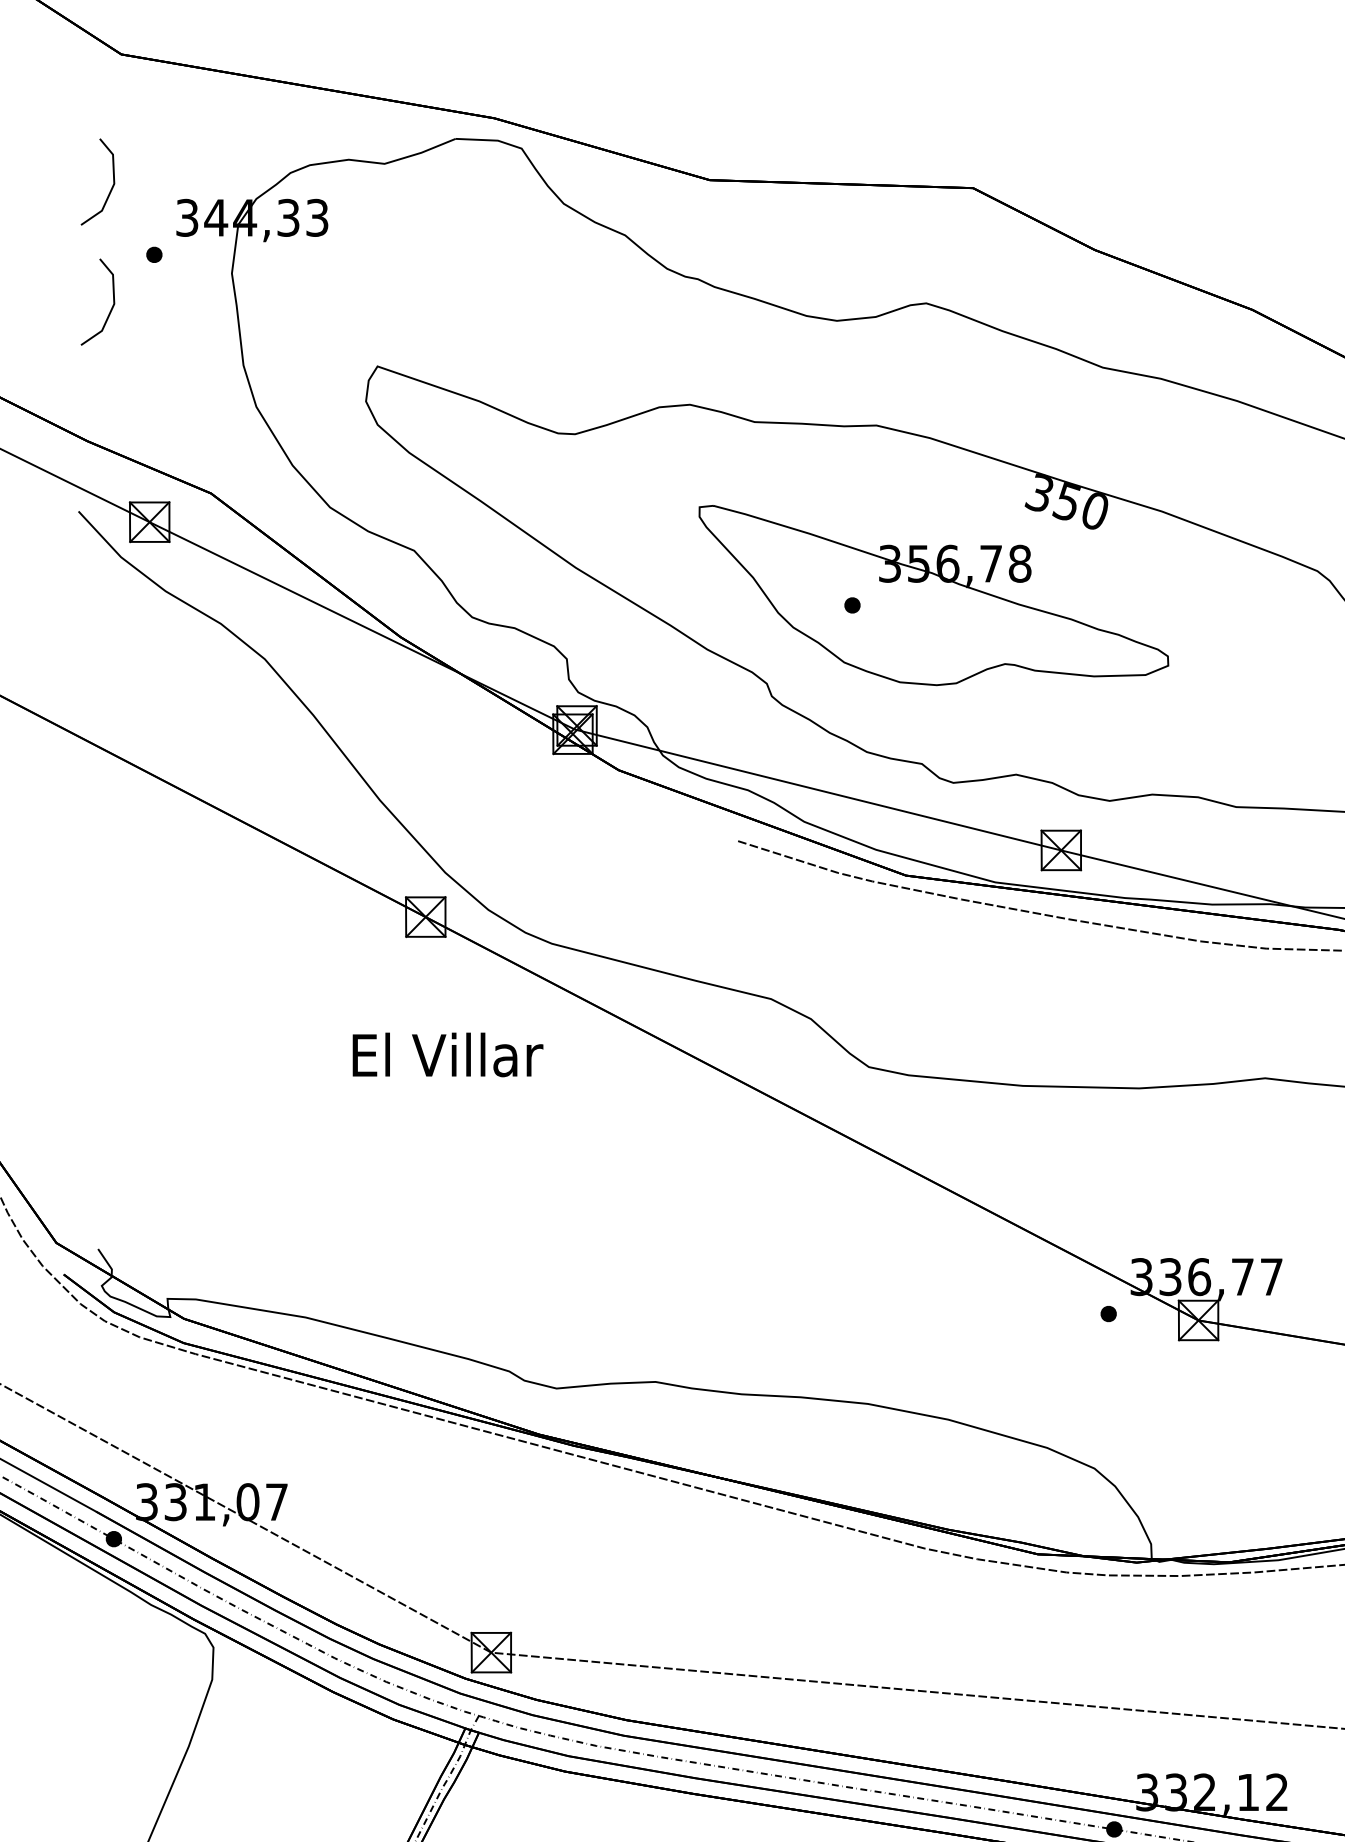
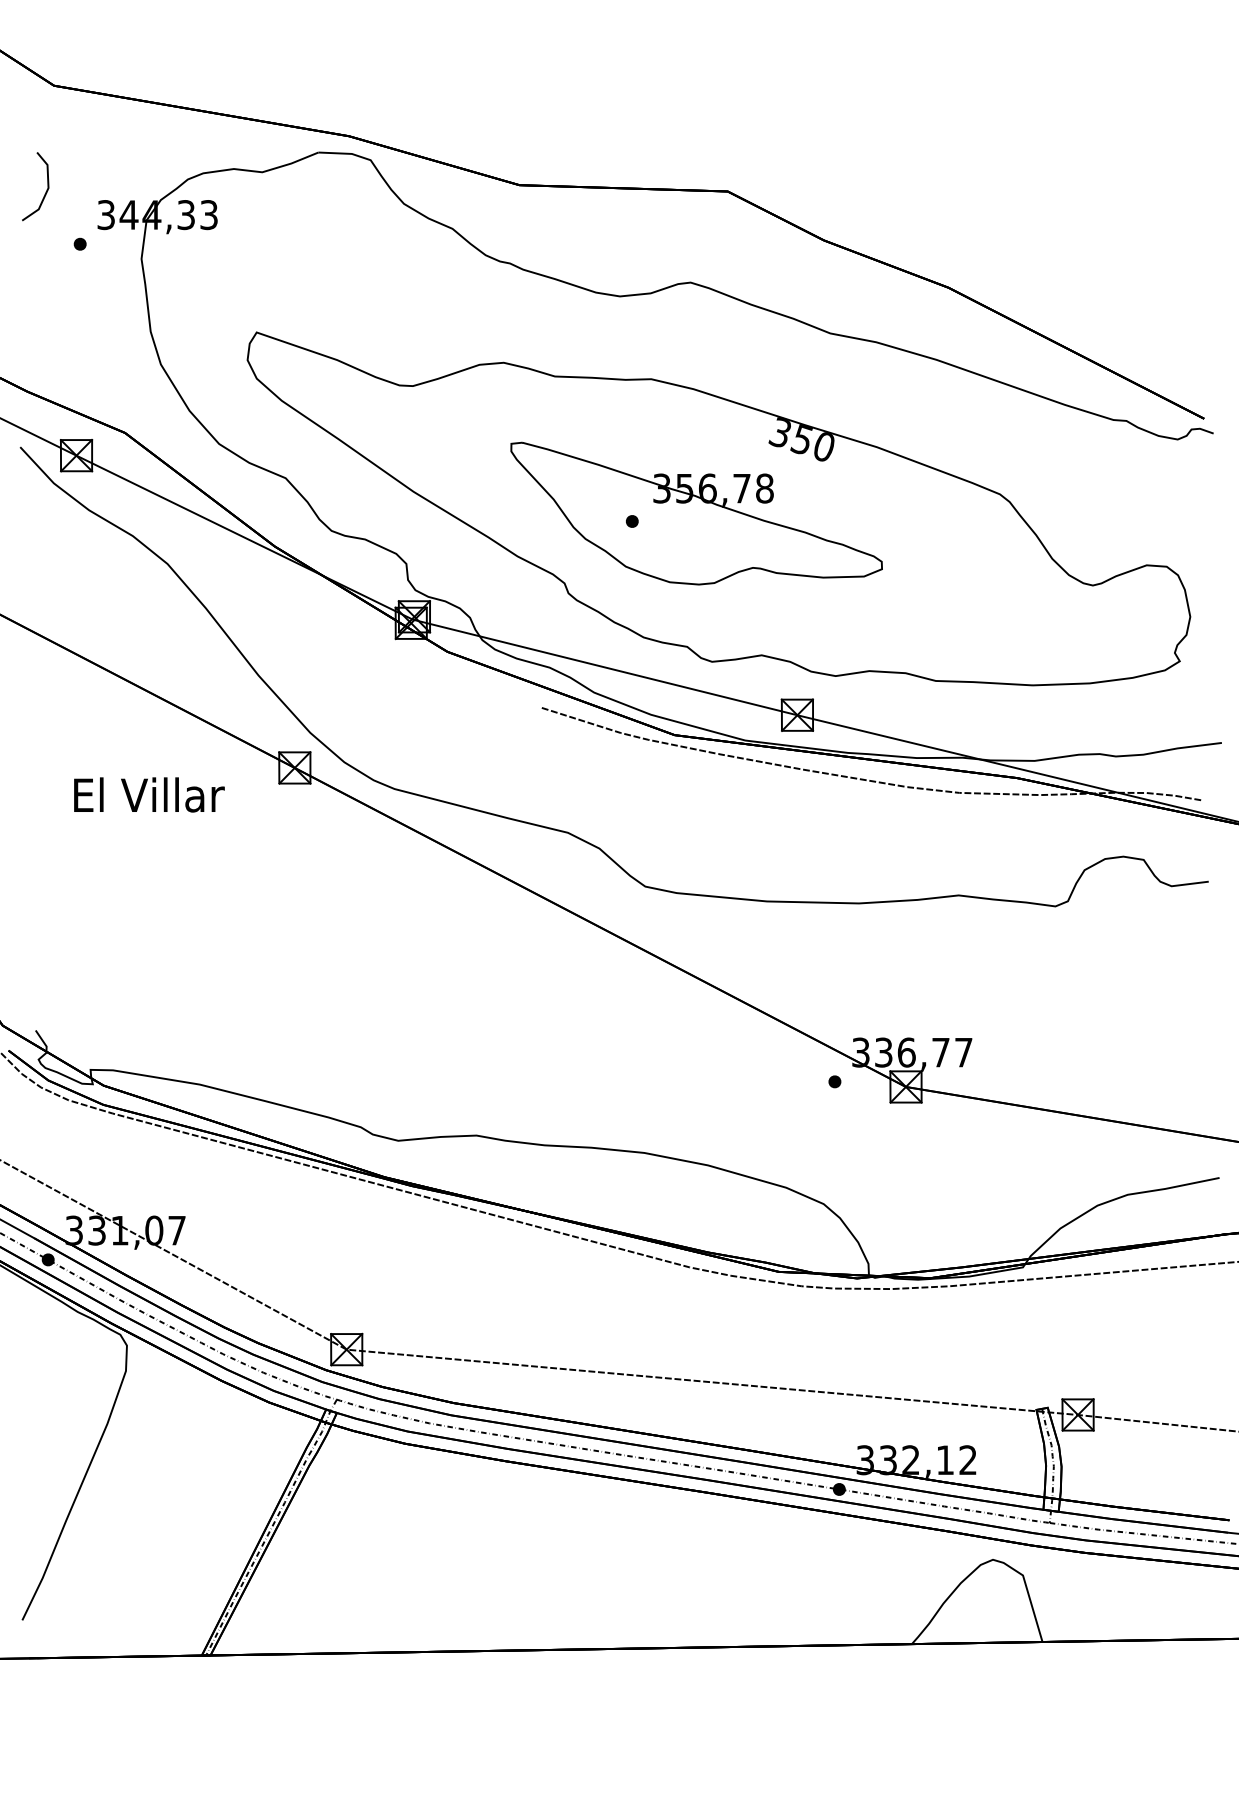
line: (110, 308) -> (45, 286), removed
text: (448, 1054) -> (149, 794), moved

